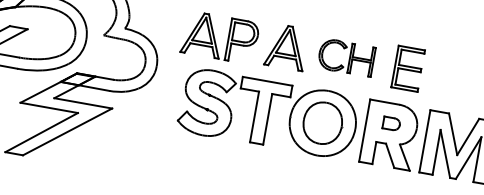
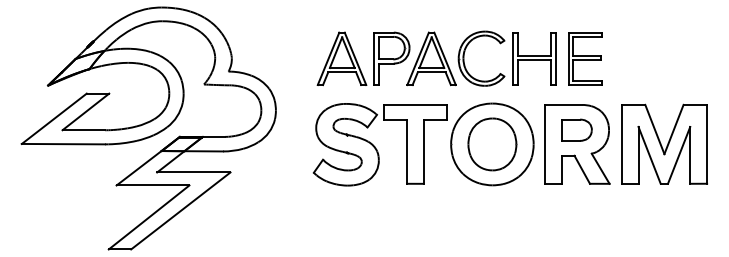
part: (215, 38) -> (357, 60), moved
part: (346, 57) -> (506, 58), size x1.43
part: (391, 123) -> (576, 129), size x1.43

